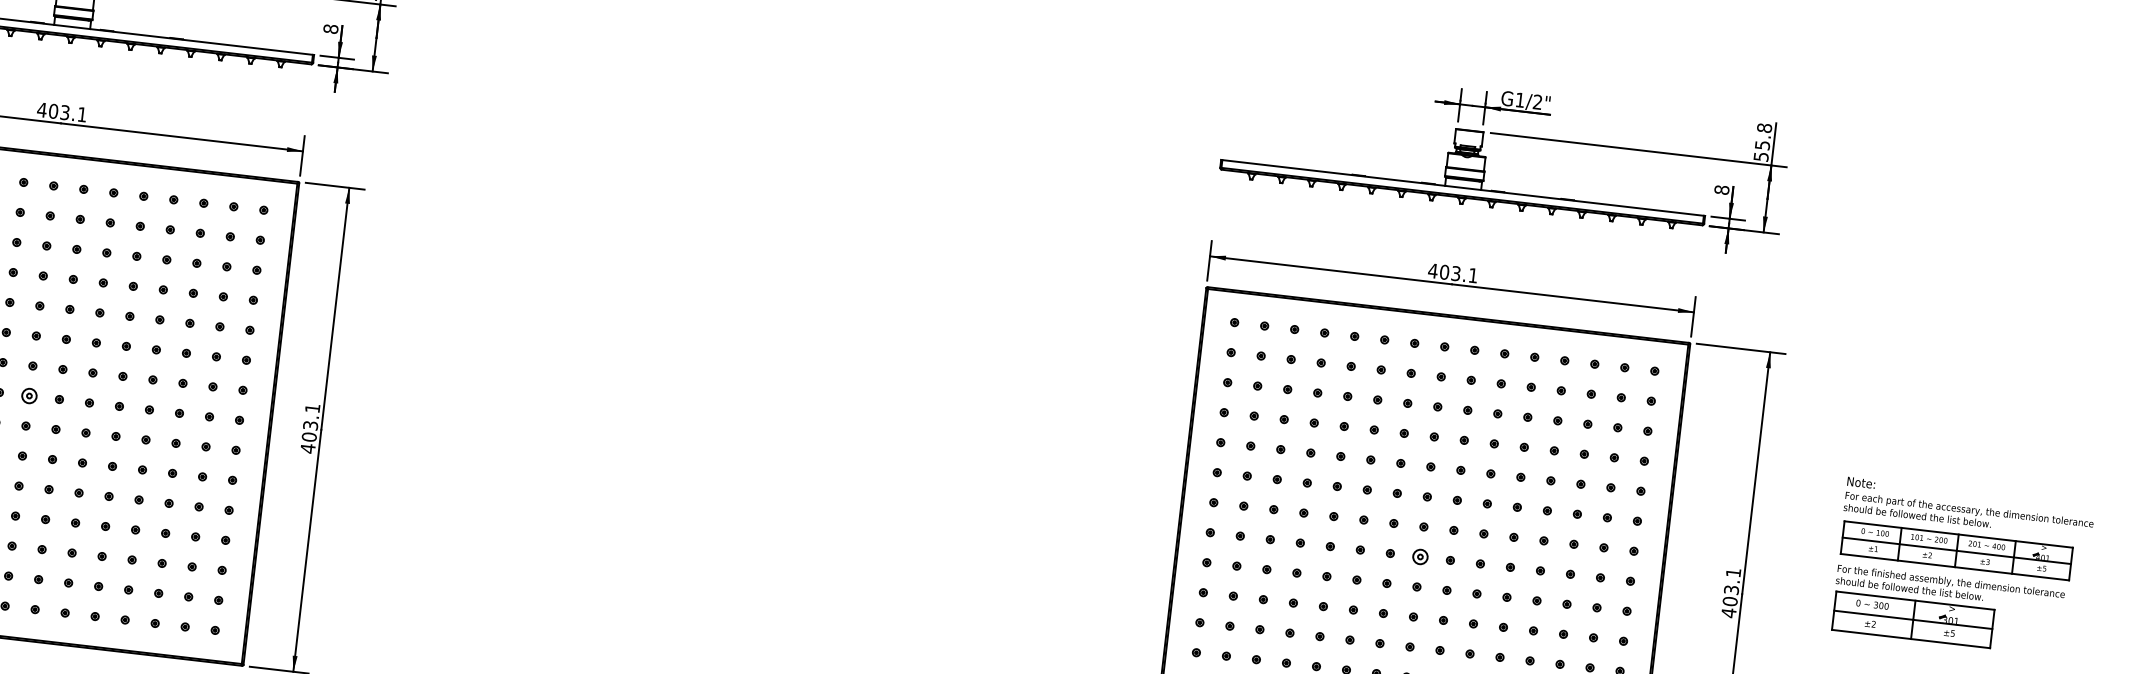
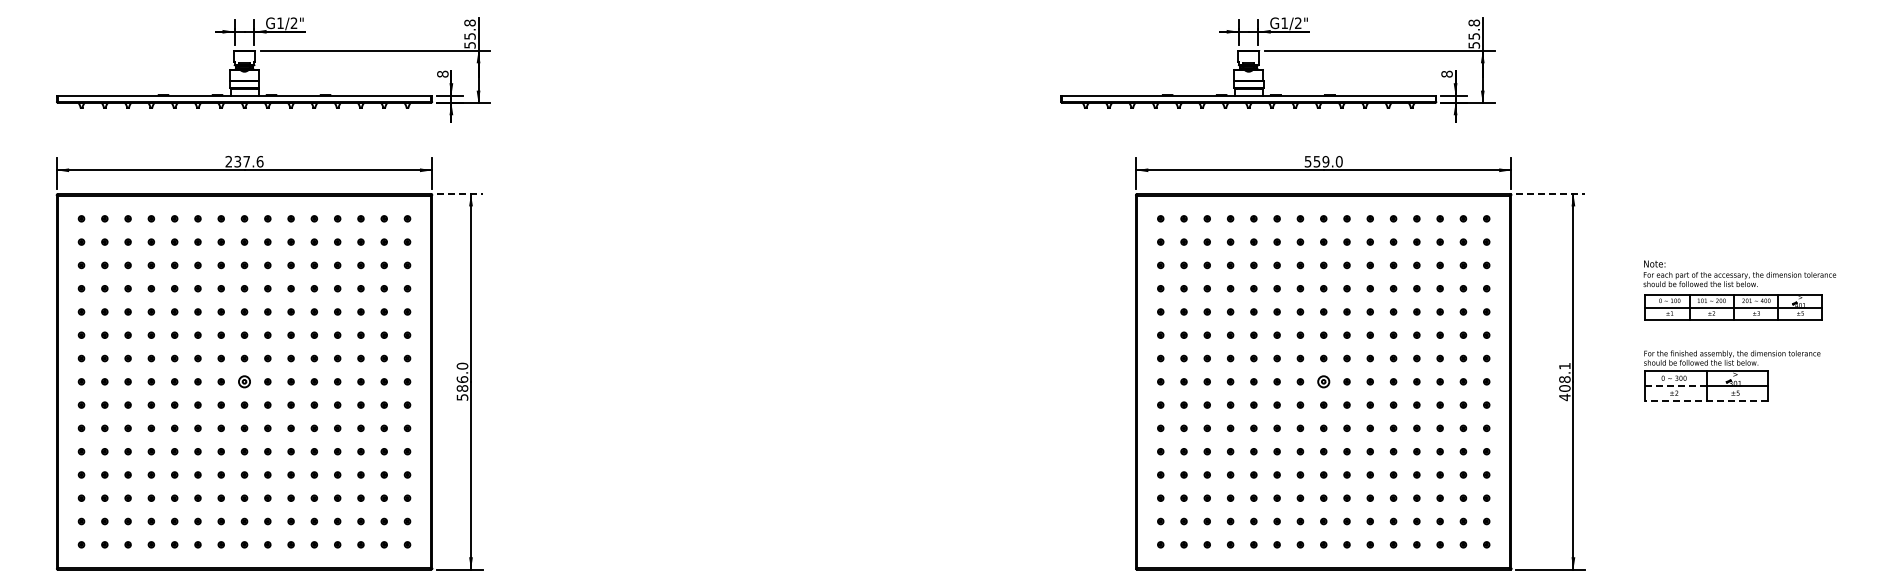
text: (62, 112) -> (244, 161), 403.1 -> 237.6
part: (1486, 156) -> (1263, 69), moved
line: (335, 186) -> (460, 194), solid -> dashed
text: (1452, 272) -> (1323, 161), 403.1 -> 559.0
line: (1741, 349) -> (1551, 194), solid -> dashed
text: (310, 428) -> (462, 381), 403.1 -> 586.0
part: (1966, 529) -> (1739, 290), moved
text: (1731, 589) -> (1564, 379), 403.1 -> 408.1
line: (1873, 615) -> (1675, 386), solid -> dashed
line: (1910, 639) -> (1706, 401), solid -> dashed

